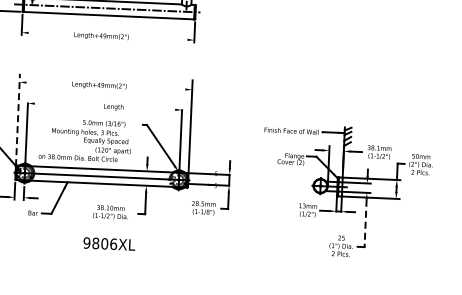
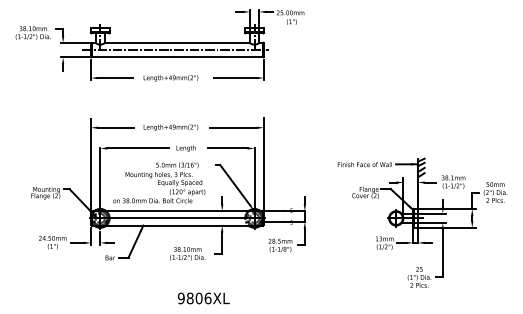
line: (46, 34) -> (115, 78), added
line: (166, 39) -> (235, 78), added
line: (44, 83) -> (115, 127), added
line: (160, 88) -> (232, 127), added
line: (66, 105) -> (138, 148), added
line: (155, 108) -> (227, 148), added
line: (18, 119) -> (91, 164), dashed -> solid
line: (365, 223) -> (442, 253), dashed -> solid
text: (109, 244) -> (203, 298), moved

